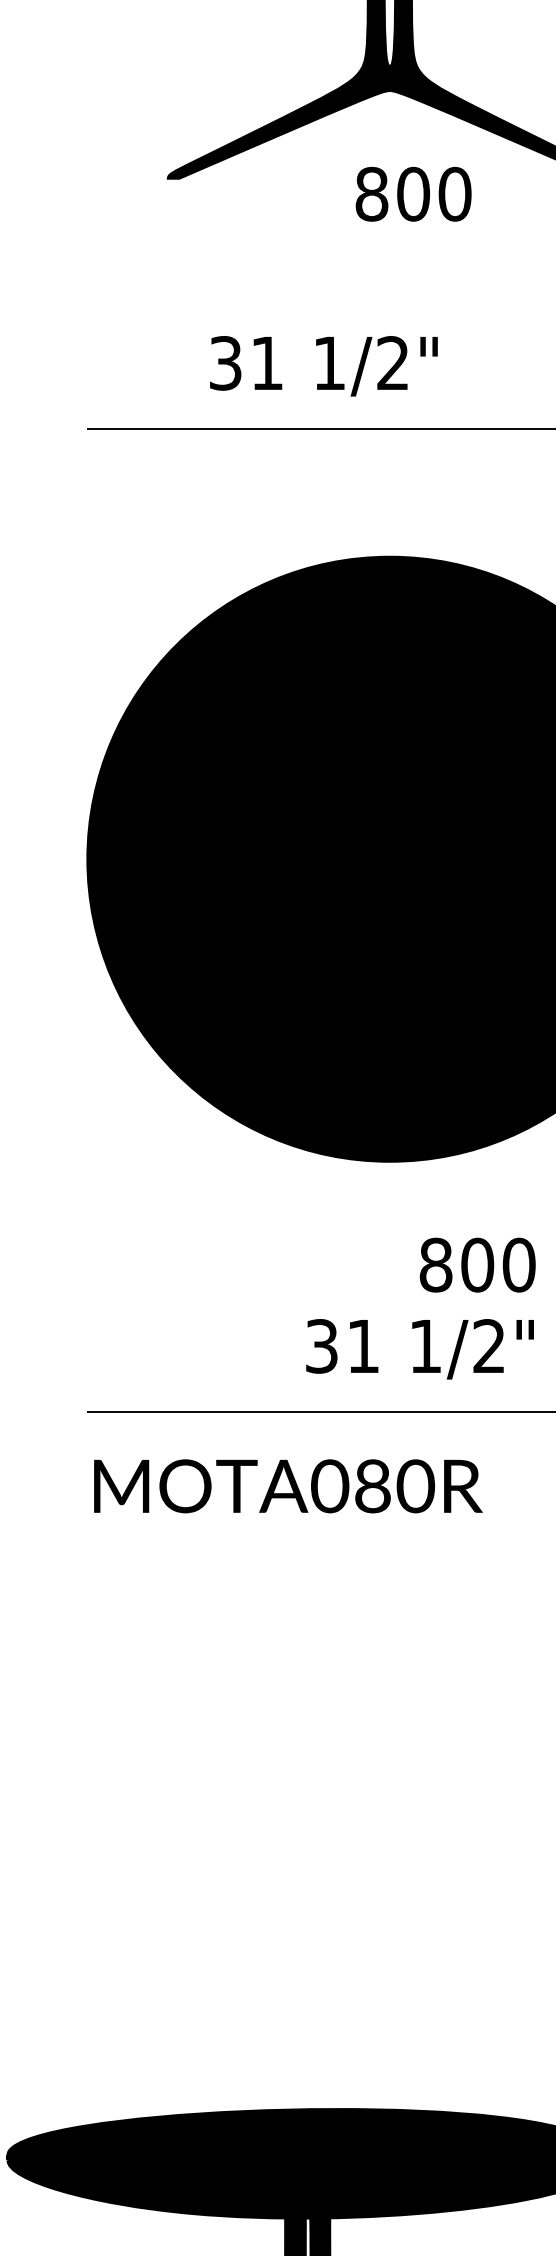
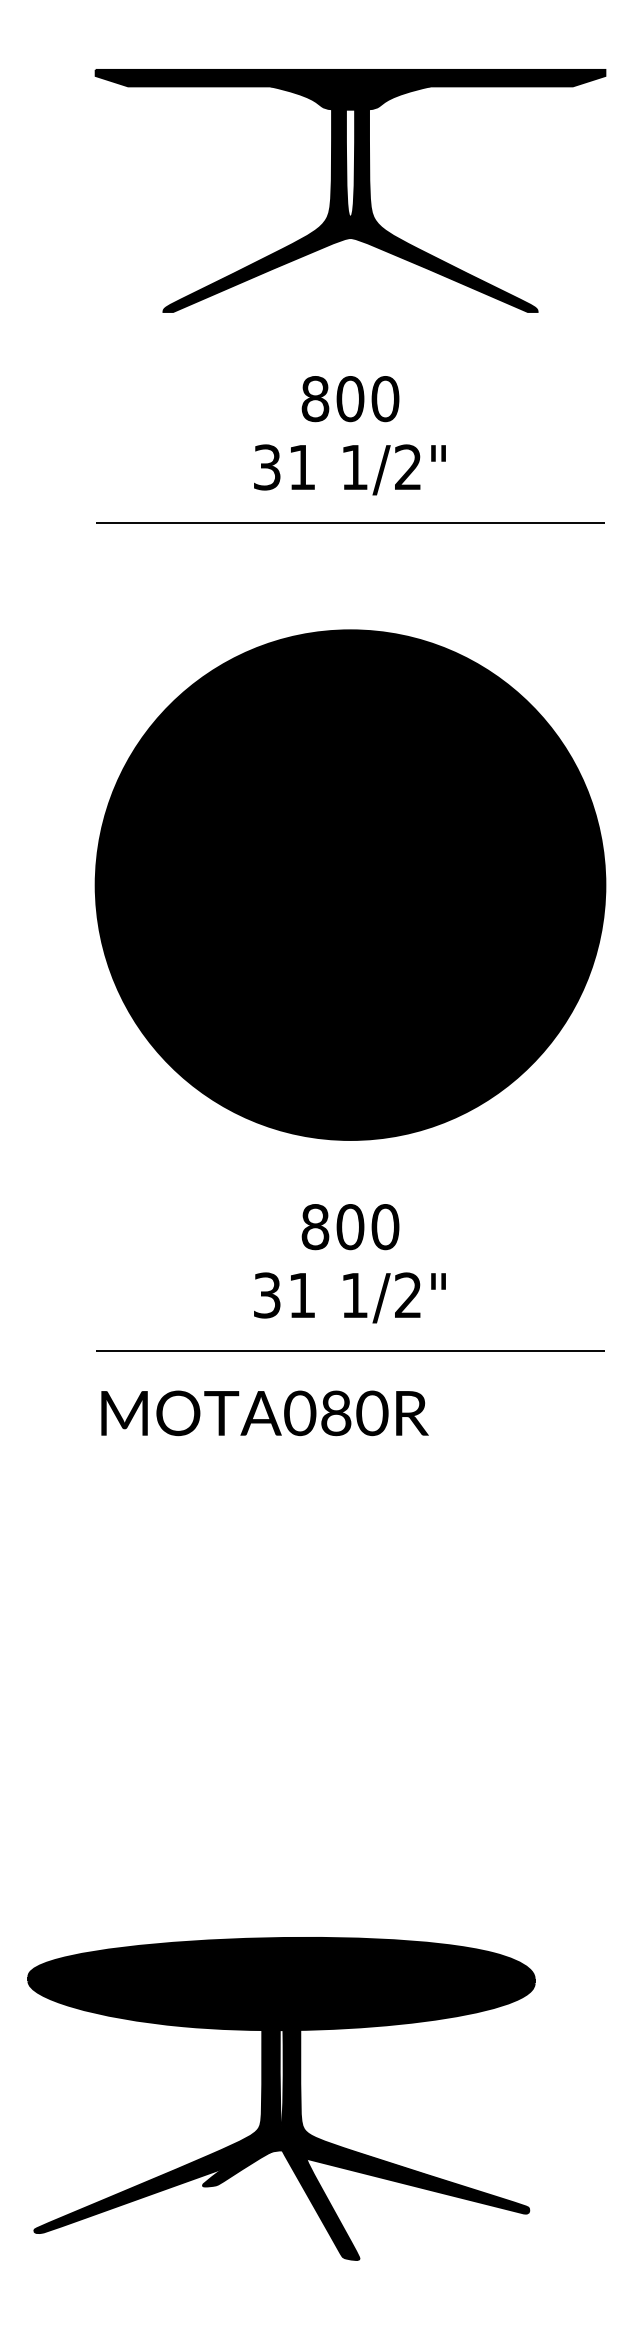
text: (413, 194) -> (350, 399), moved
text: (323, 365) -> (349, 469), moved
text: (477, 1265) -> (350, 1227), moved
text: (419, 1348) -> (349, 1297), moved

